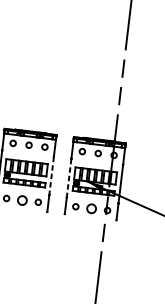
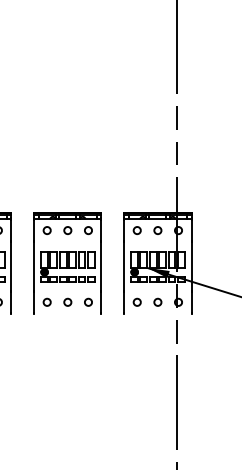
line: (51, 175) -> (101, 266), dashed -> solid
line: (69, 178) -> (124, 266), dashed -> solid
circle: (22, 199) -> (67, 301), size x0.62
circle: (91, 207) -> (157, 301), size x0.62

